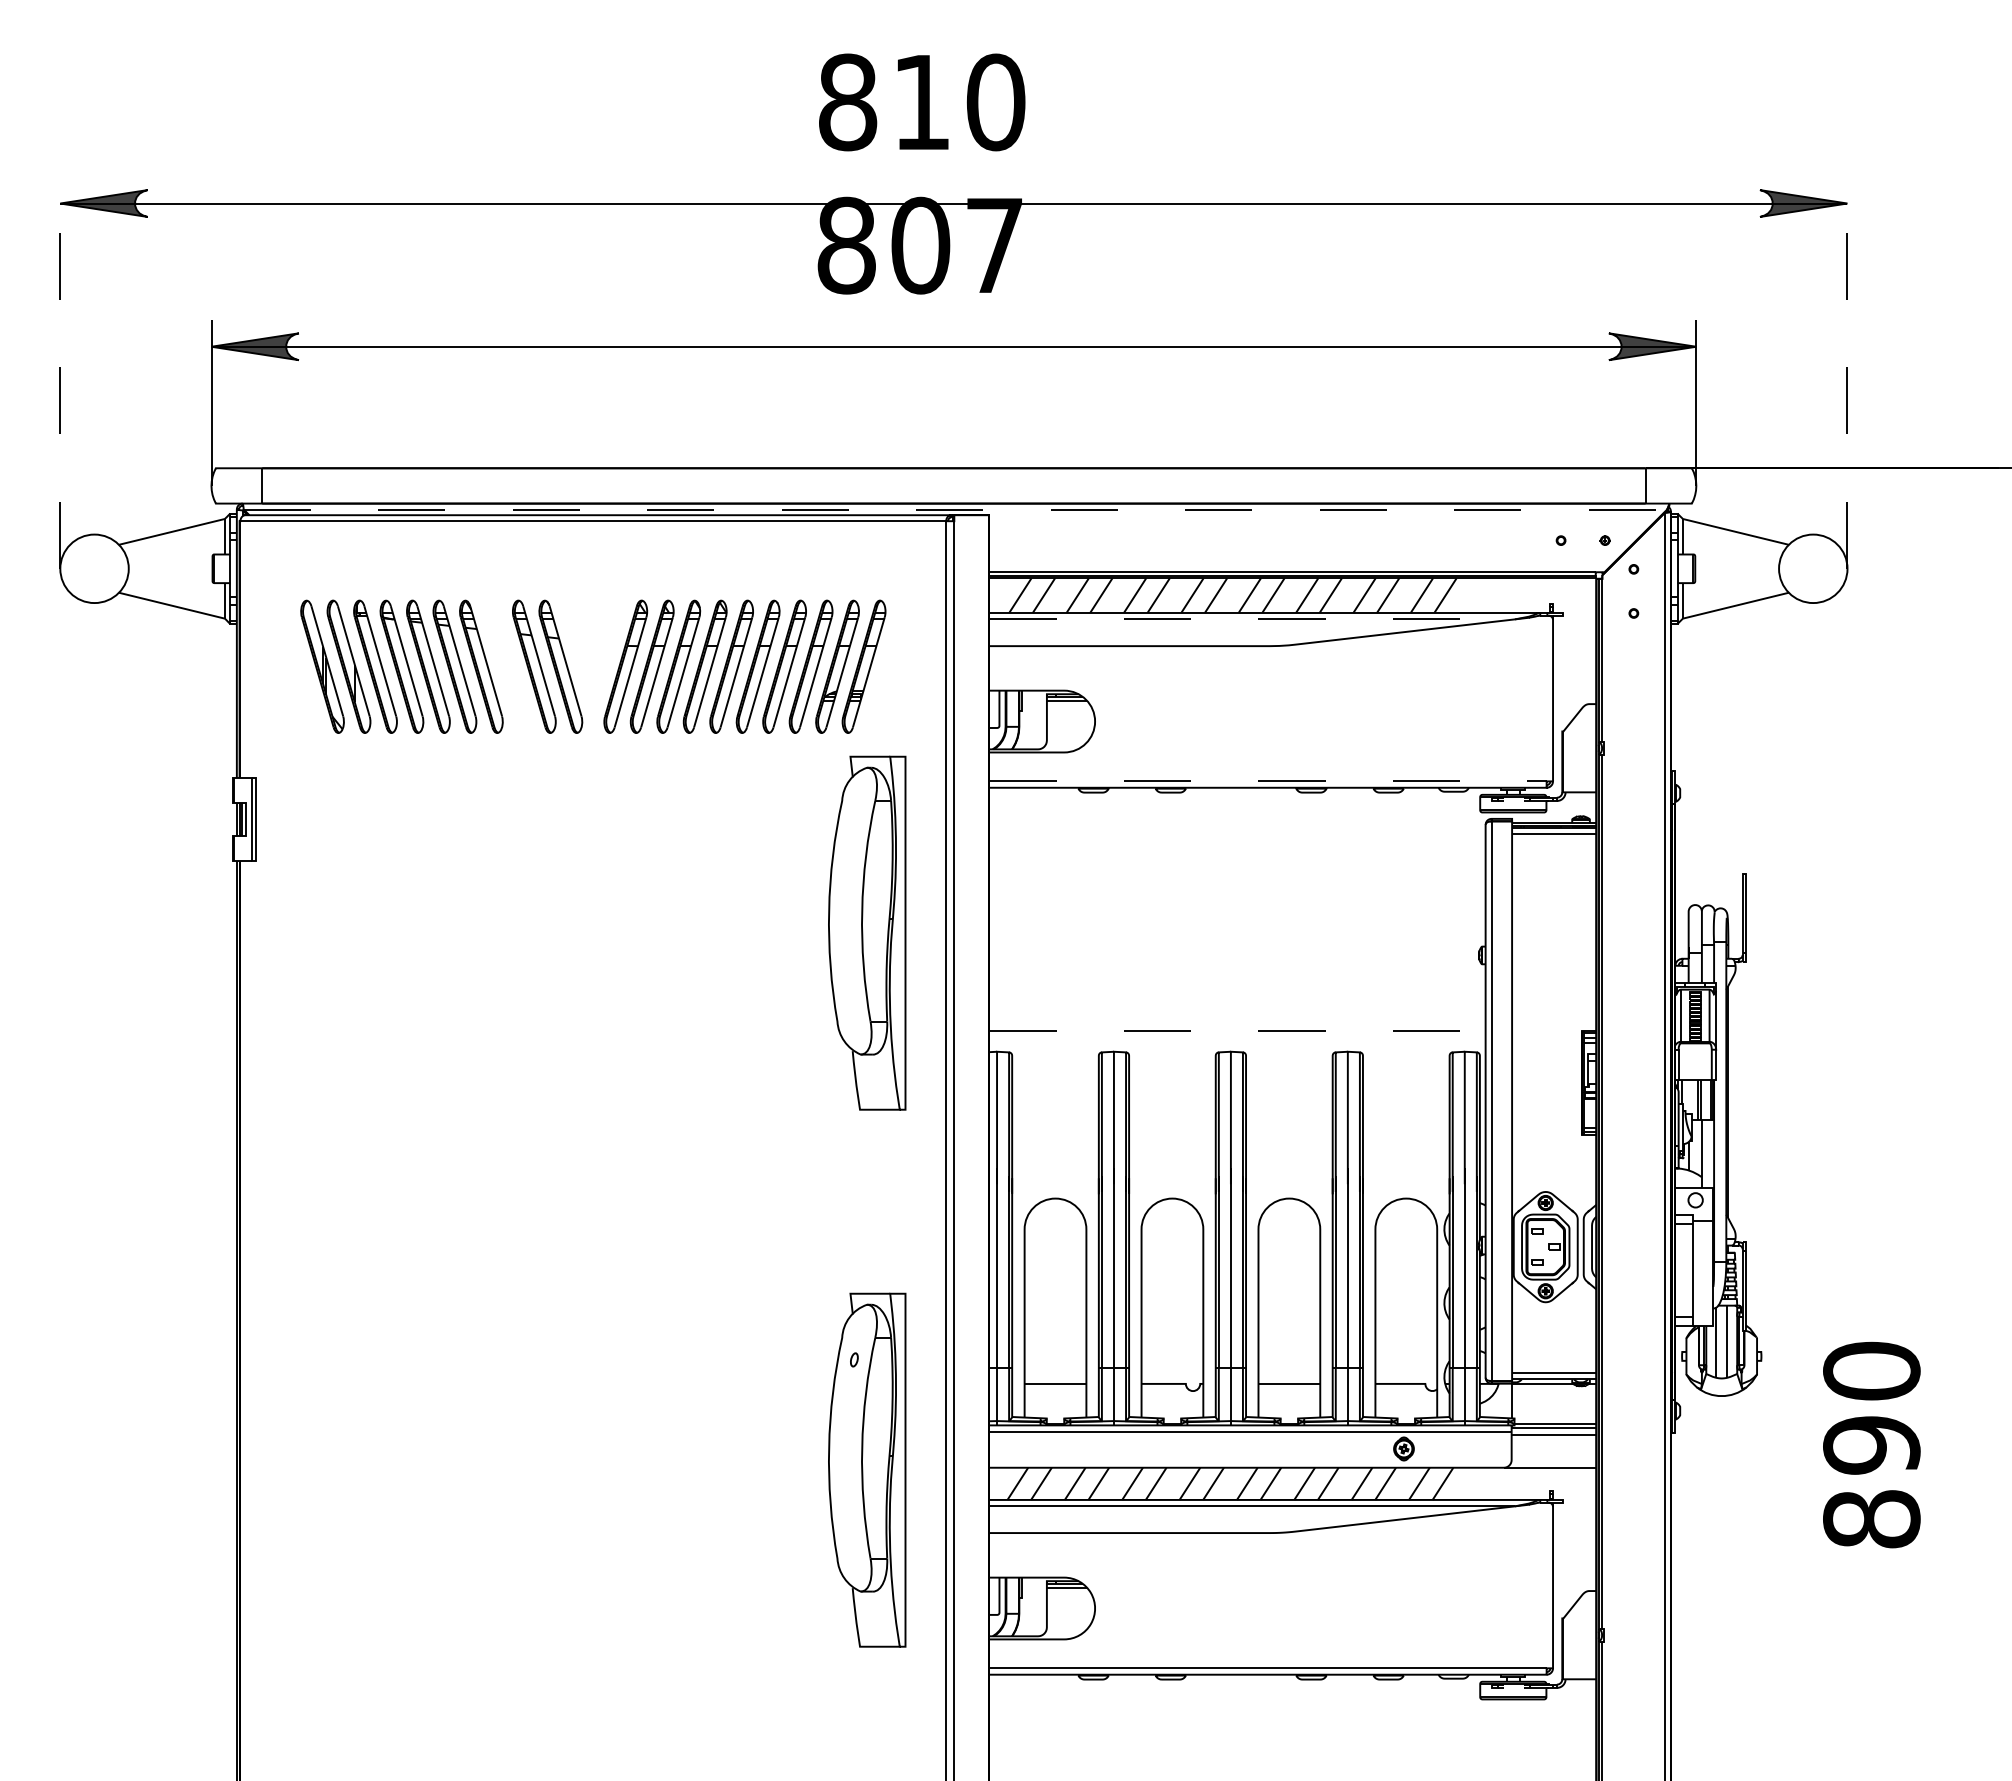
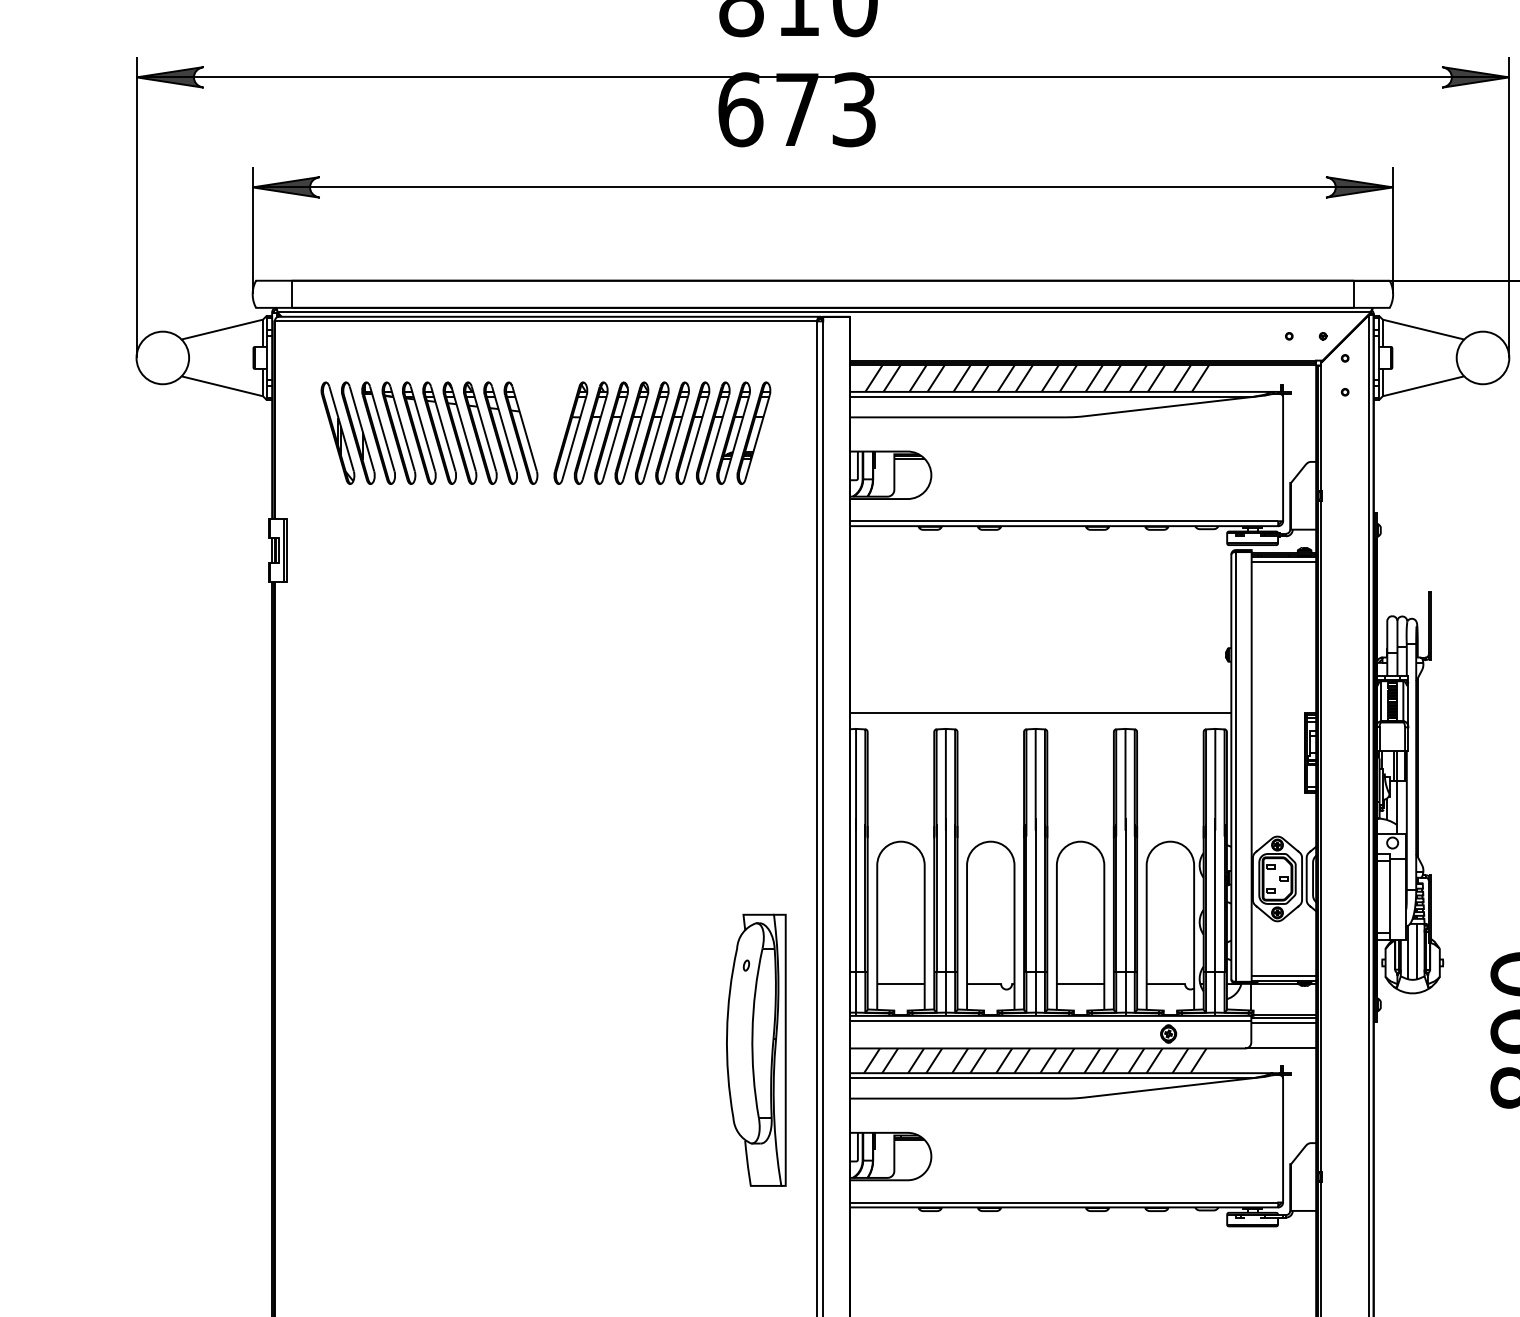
text: (919, 245) -> (796, 109), 807 -> 673
line: (60, 372) -> (136, 207), dashed -> solid
line: (1847, 372) -> (1509, 207), dashed -> solid
line: (955, 509) -> (824, 312), dashed -> solid
line: (1252, 619) -> (1052, 396), dashed -> solid
part: (507, 666) -> (480, 433), added
line: (1267, 781) -> (1063, 521), dashed -> solid
part: (867, 932) -> (756, 637), removed
line: (1237, 1030) -> (1040, 712), dashed -> solid

